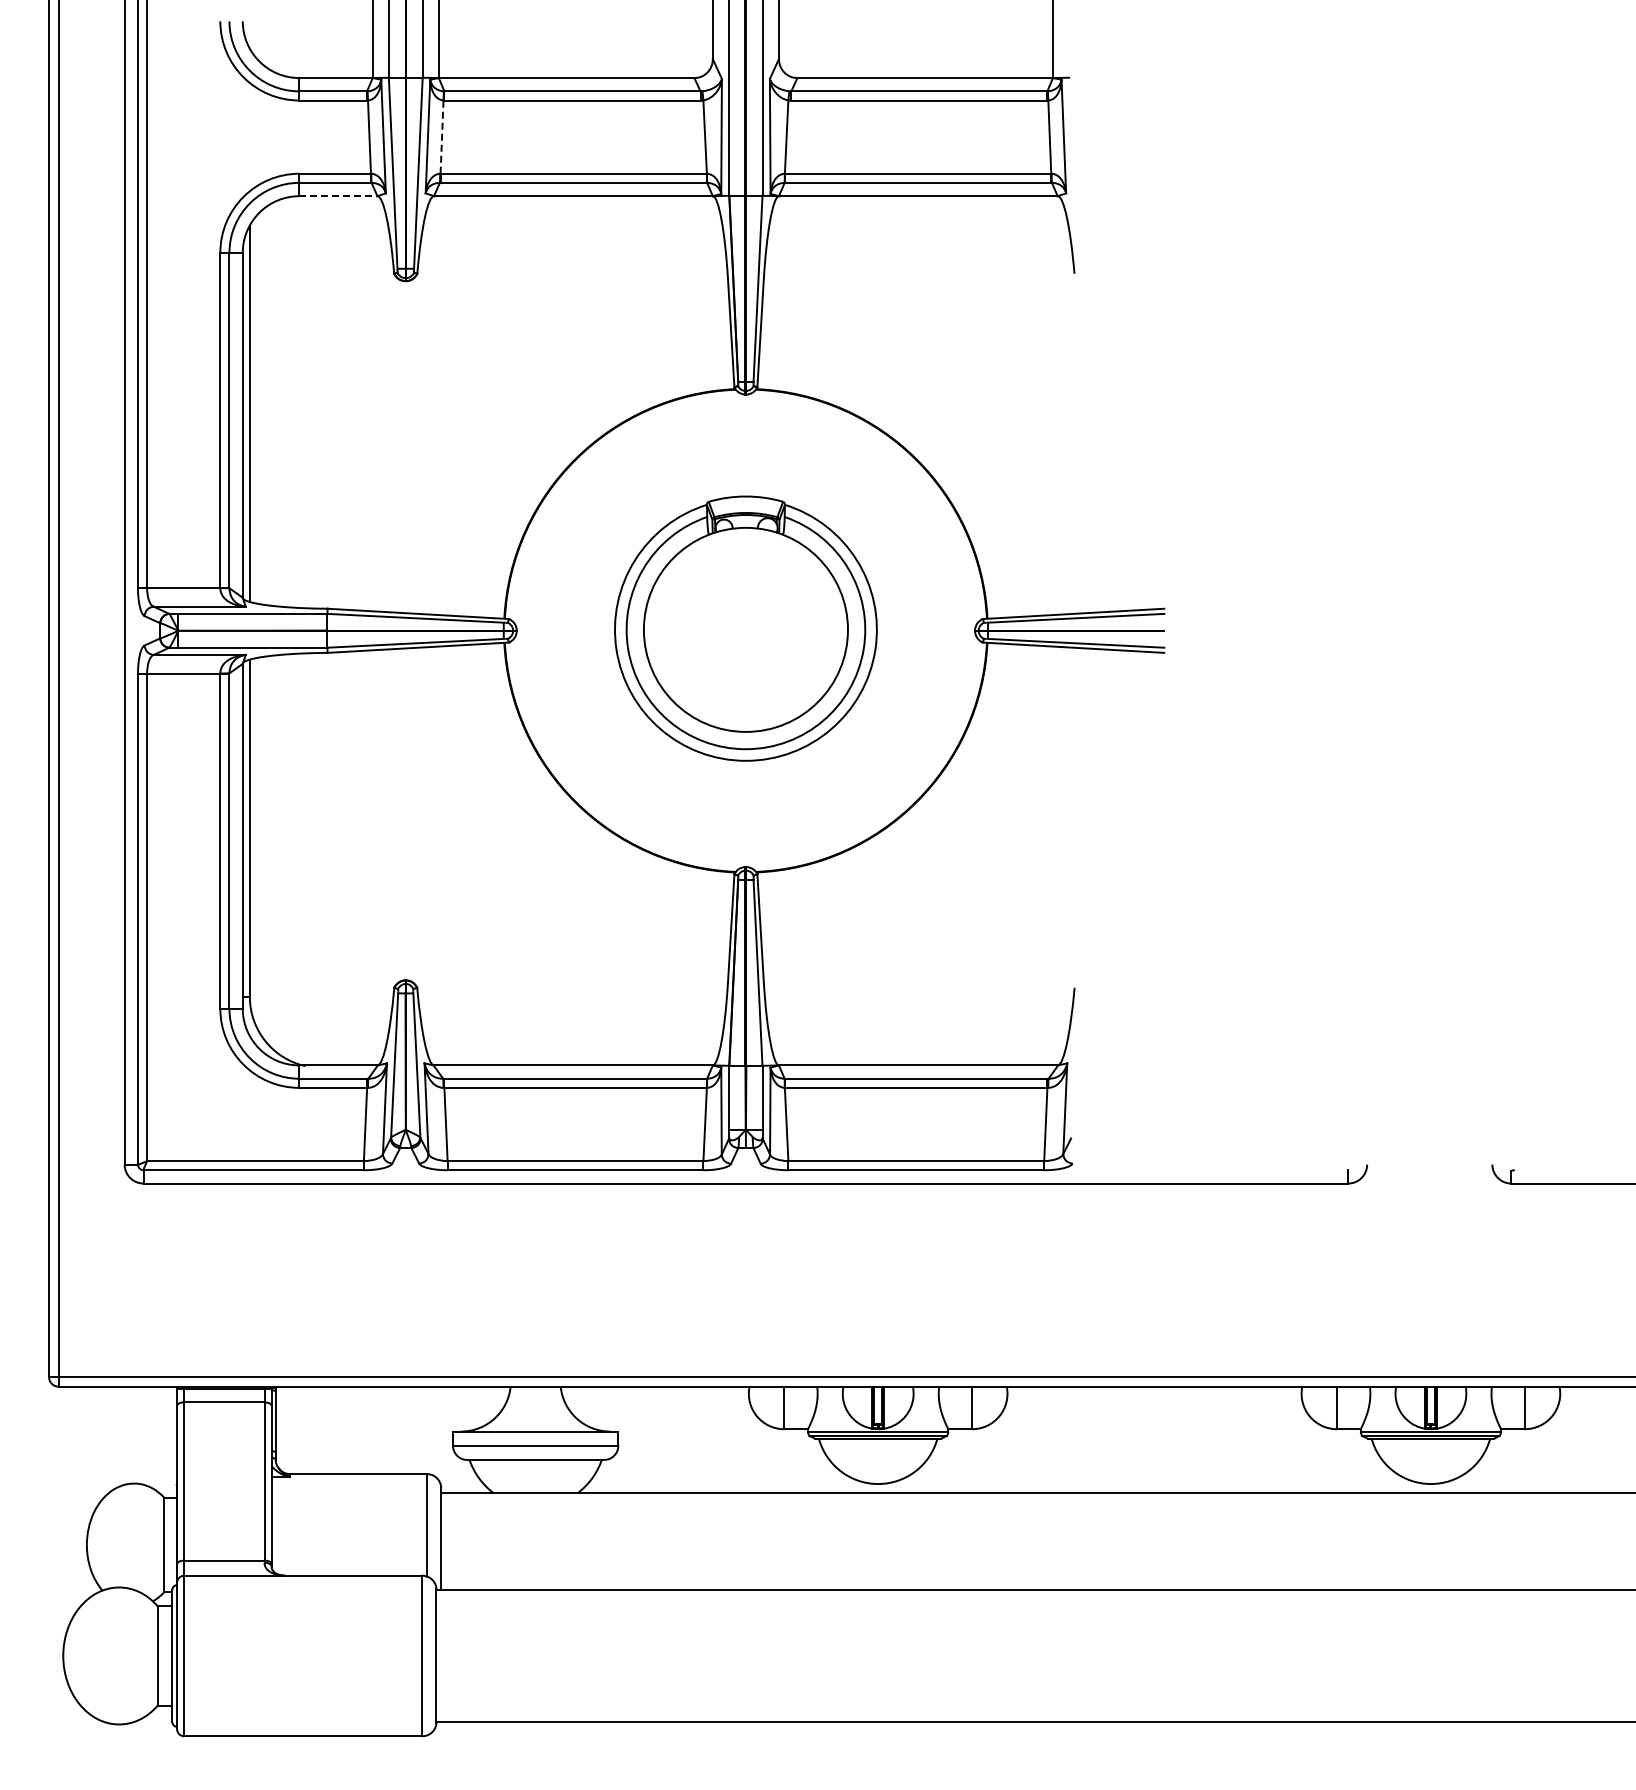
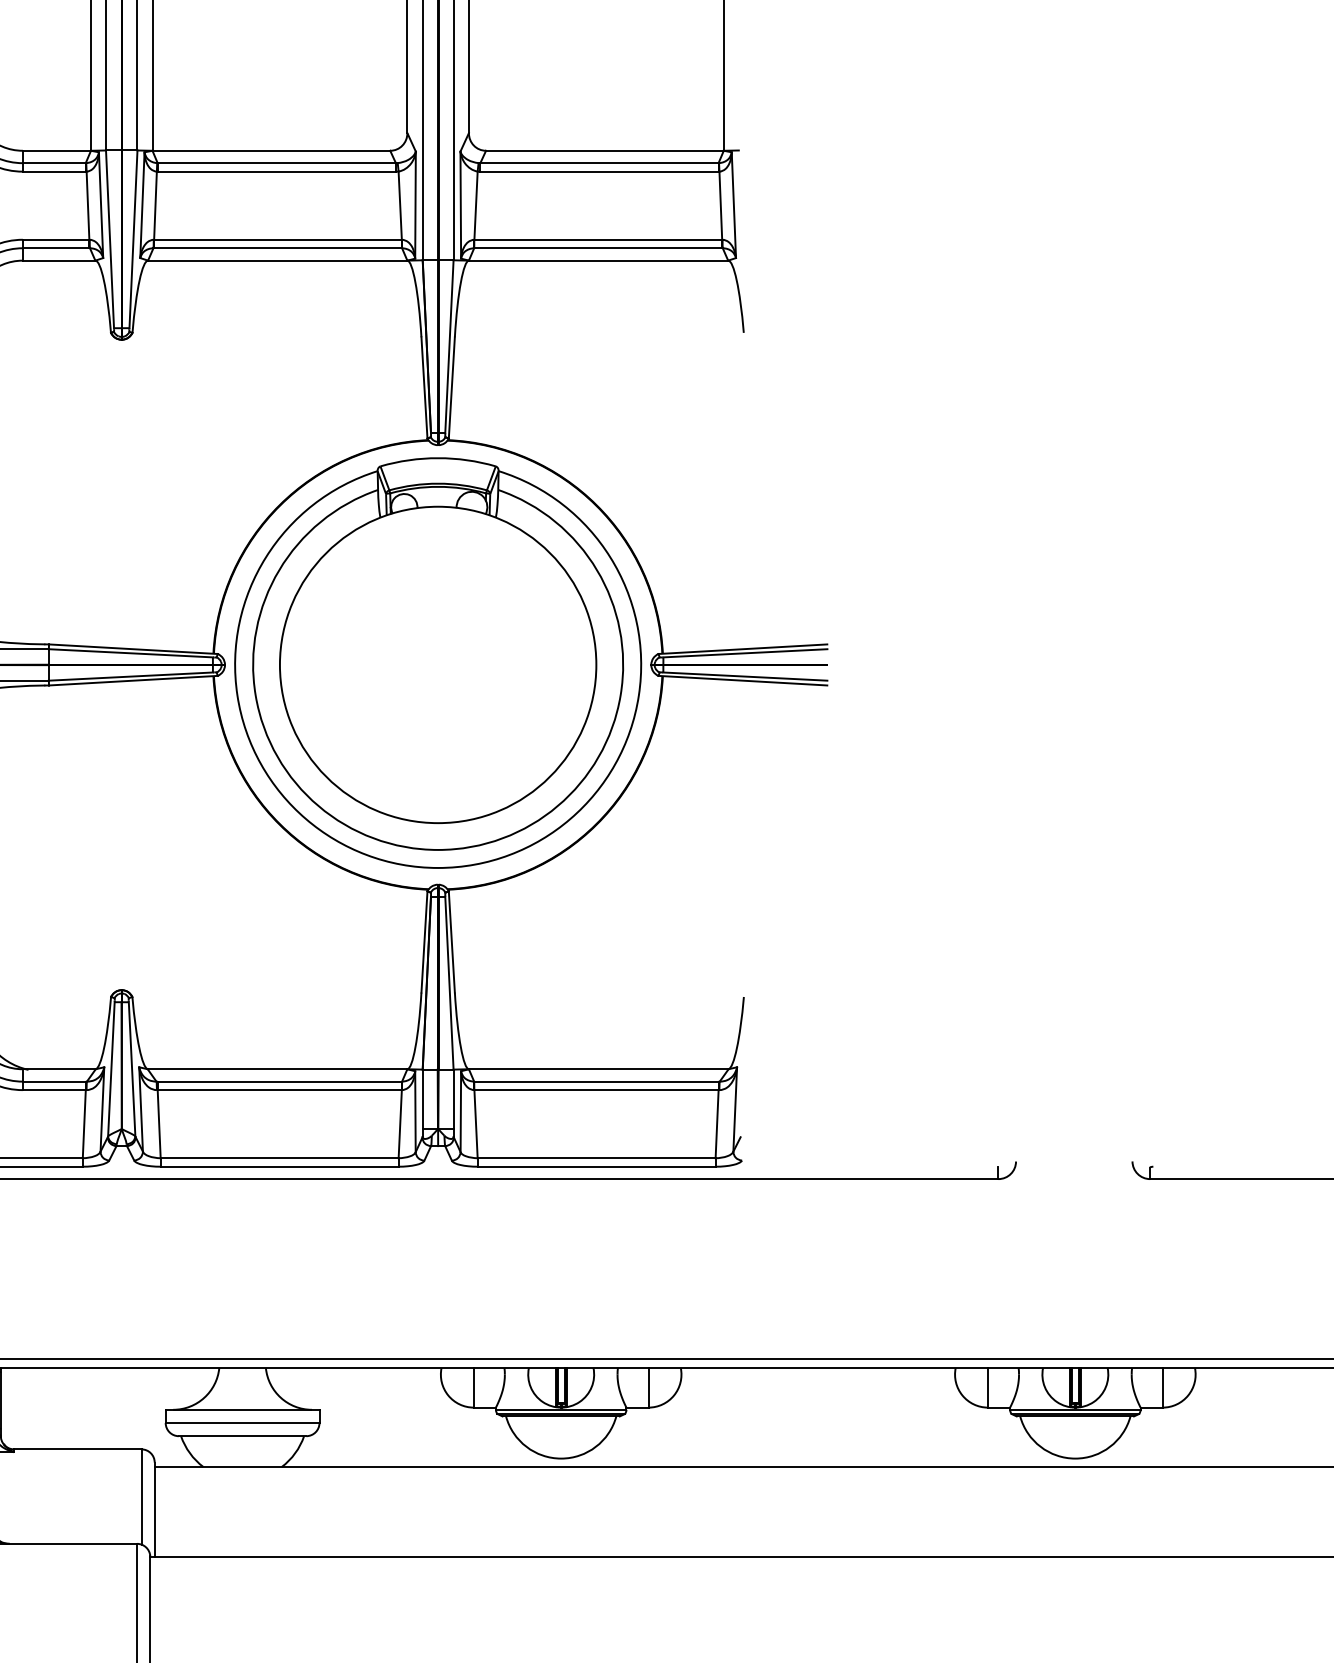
line: (442, 137) -> (155, 206), dashed -> solid
line: (338, 196) -> (59, 260), dashed -> solid
part: (745, 628) -> (437, 662), size x1.67

